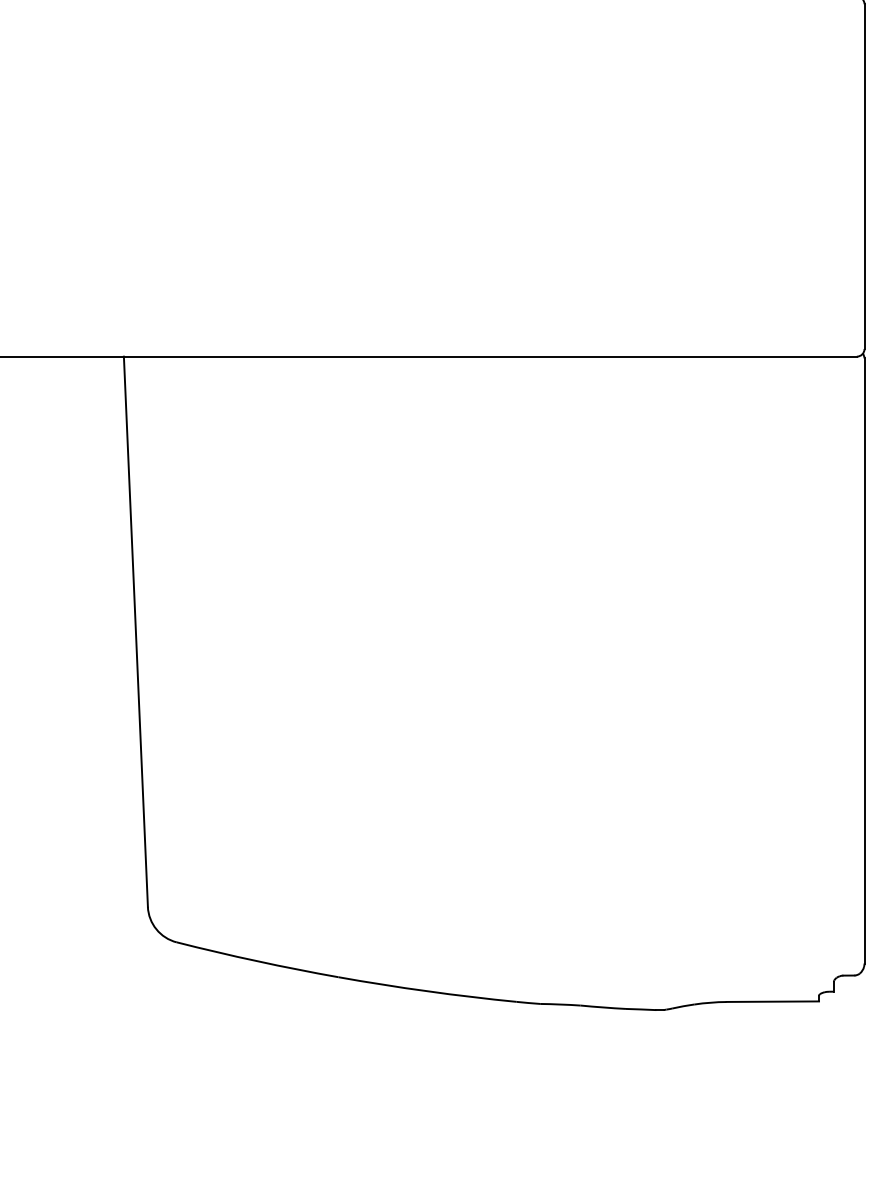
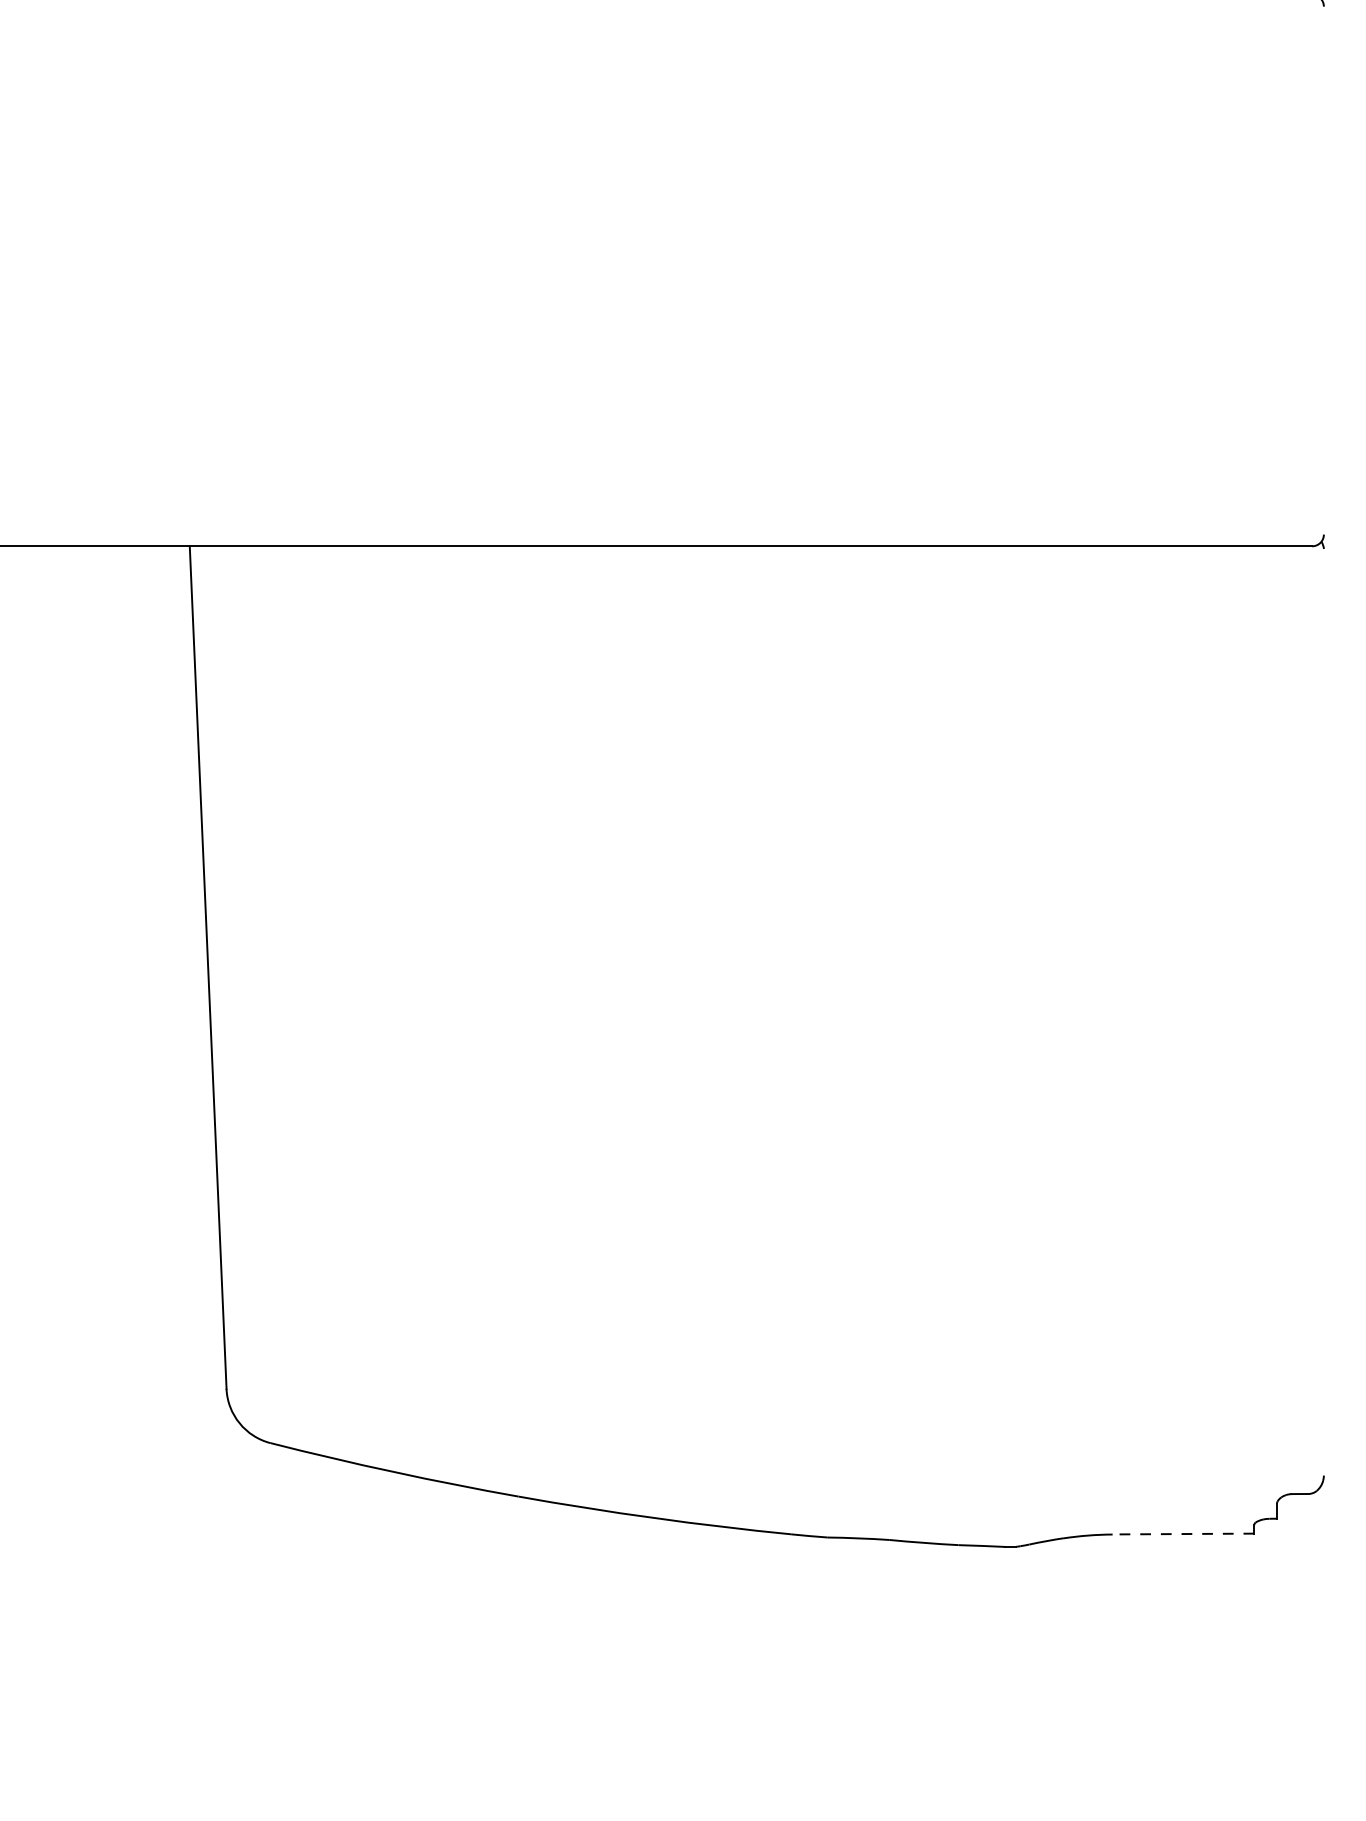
line: (864, 176) -> (1323, 270), removed
line: (864, 660) -> (1323, 1011), removed
line: (772, 1001) -> (1182, 1533), solid -> dashed

